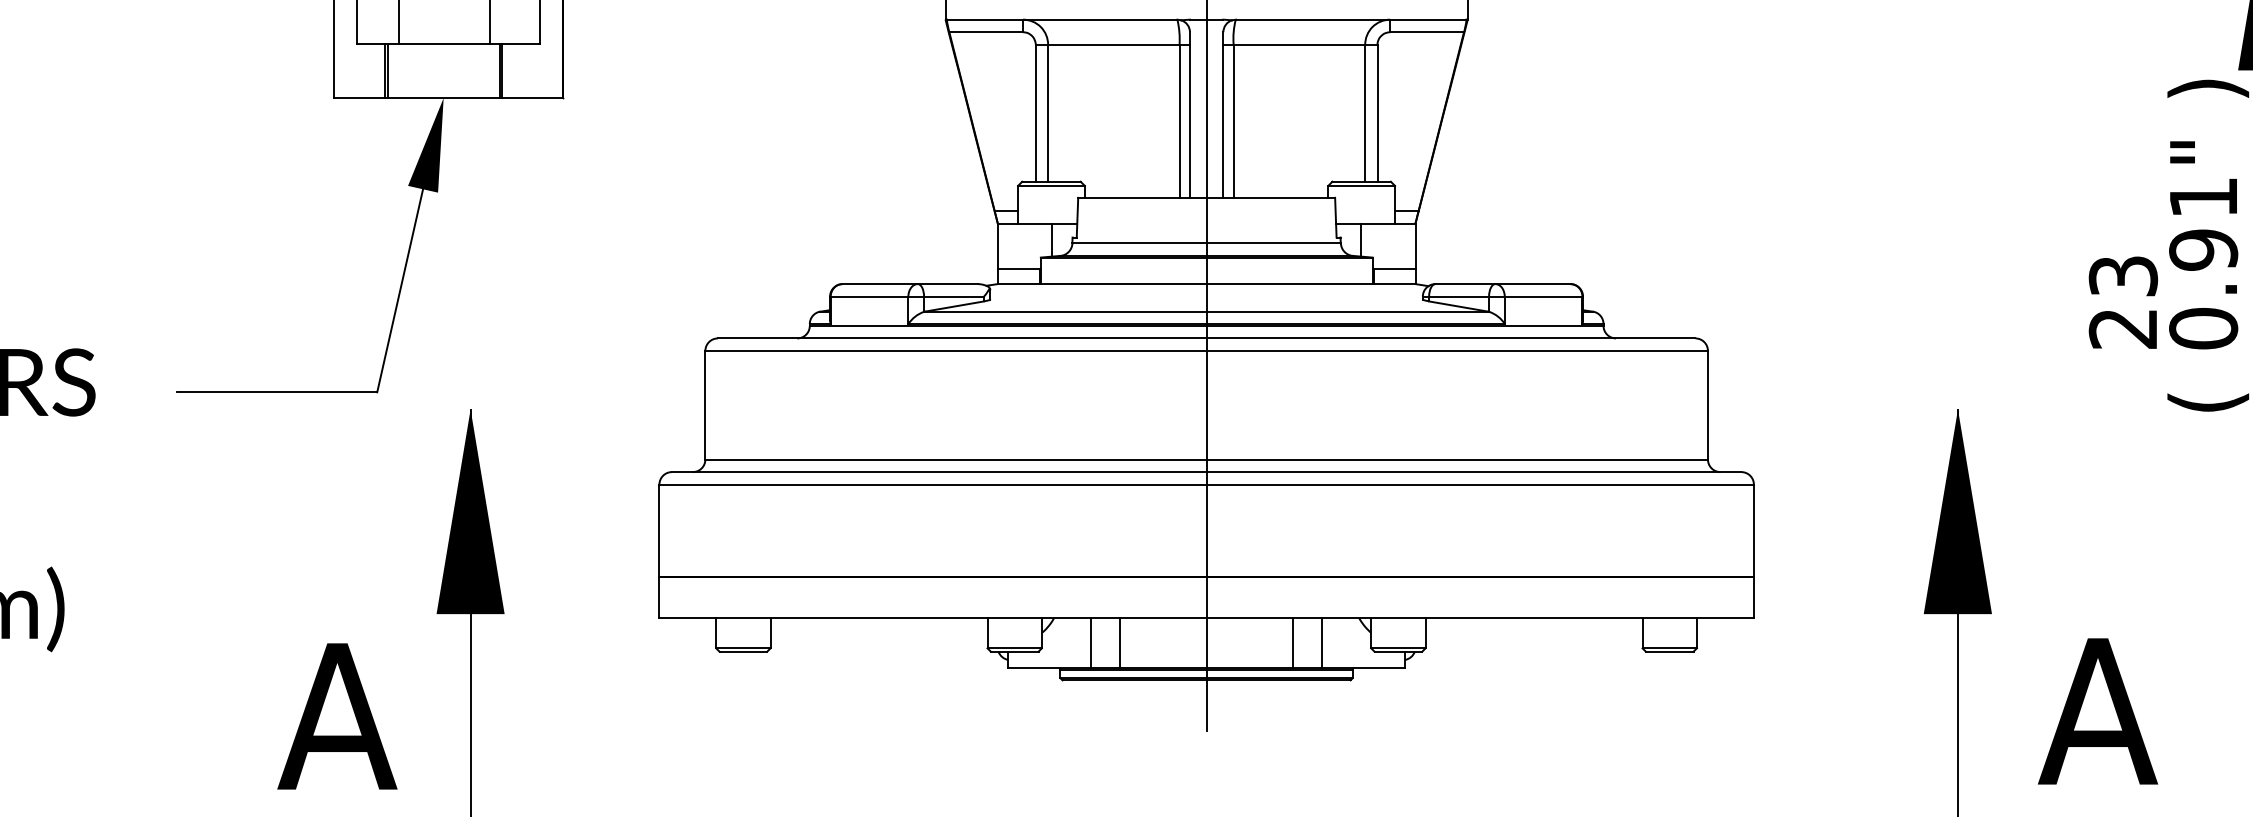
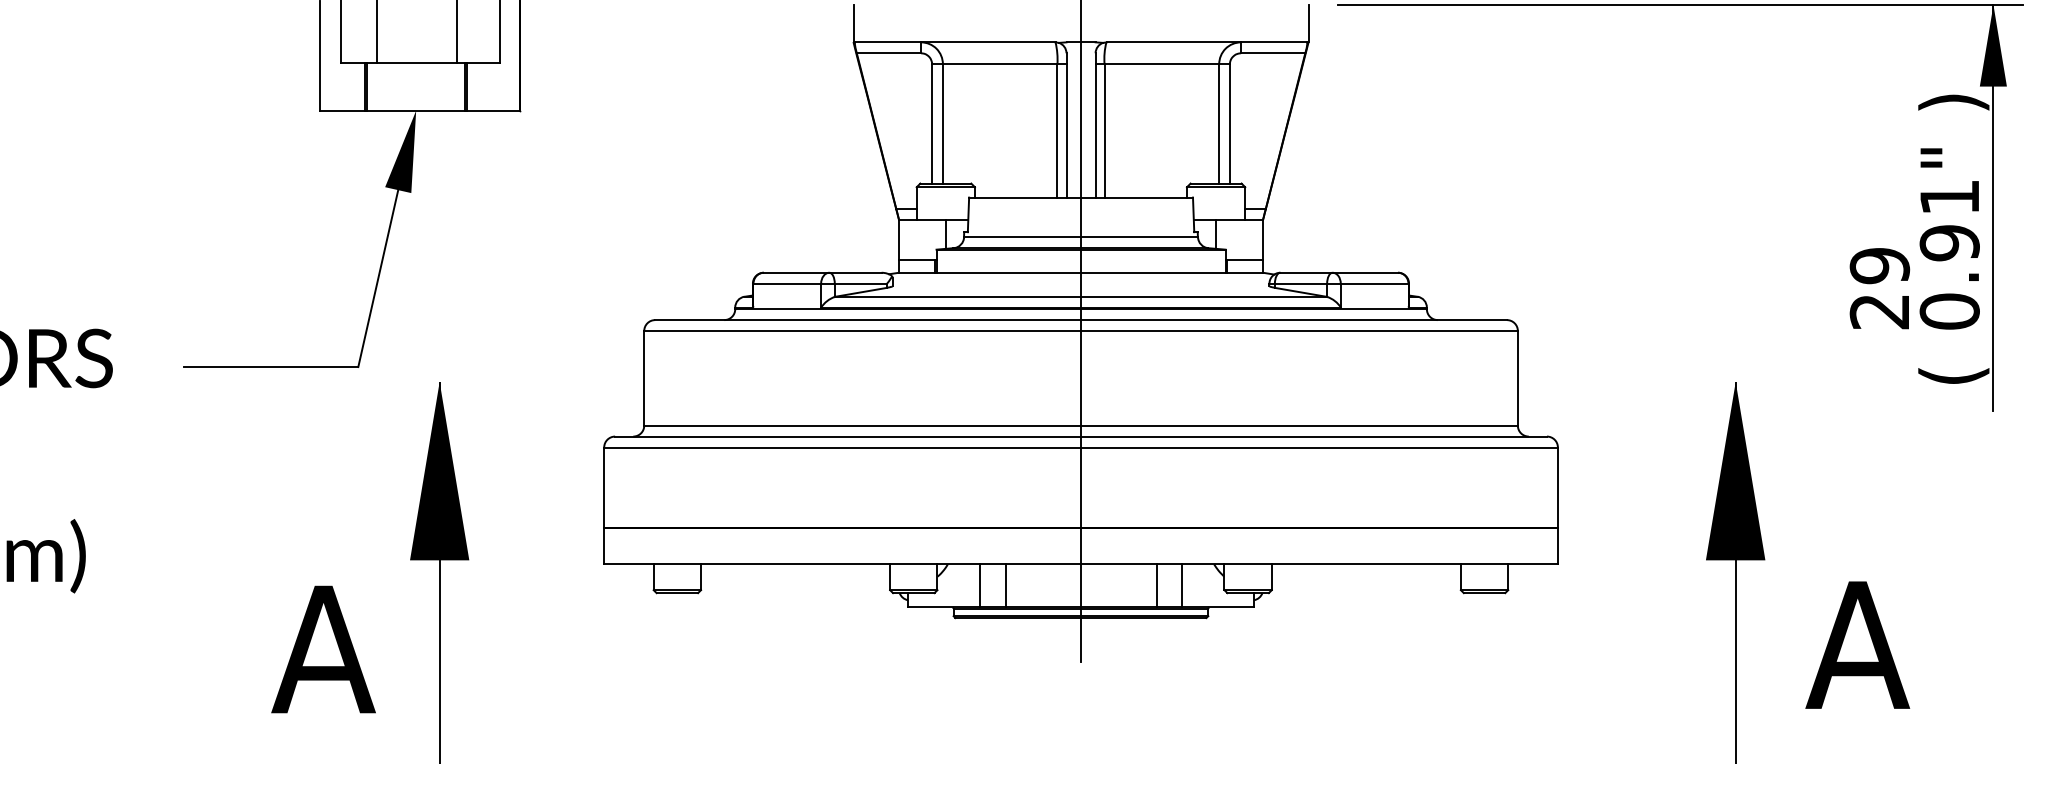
text: (2122, 276) -> (1879, 266), 23 -> 29

